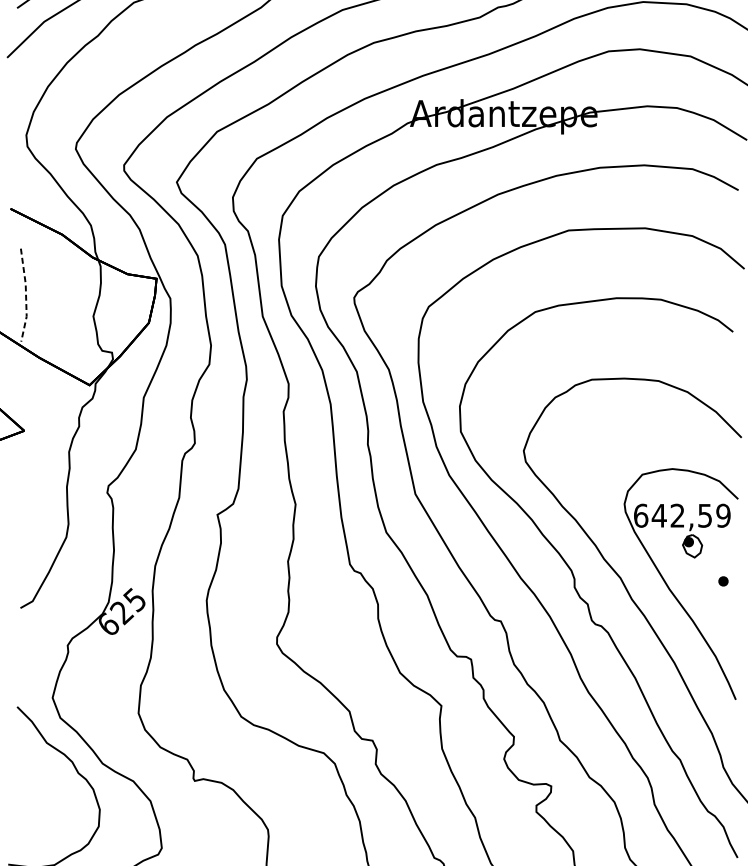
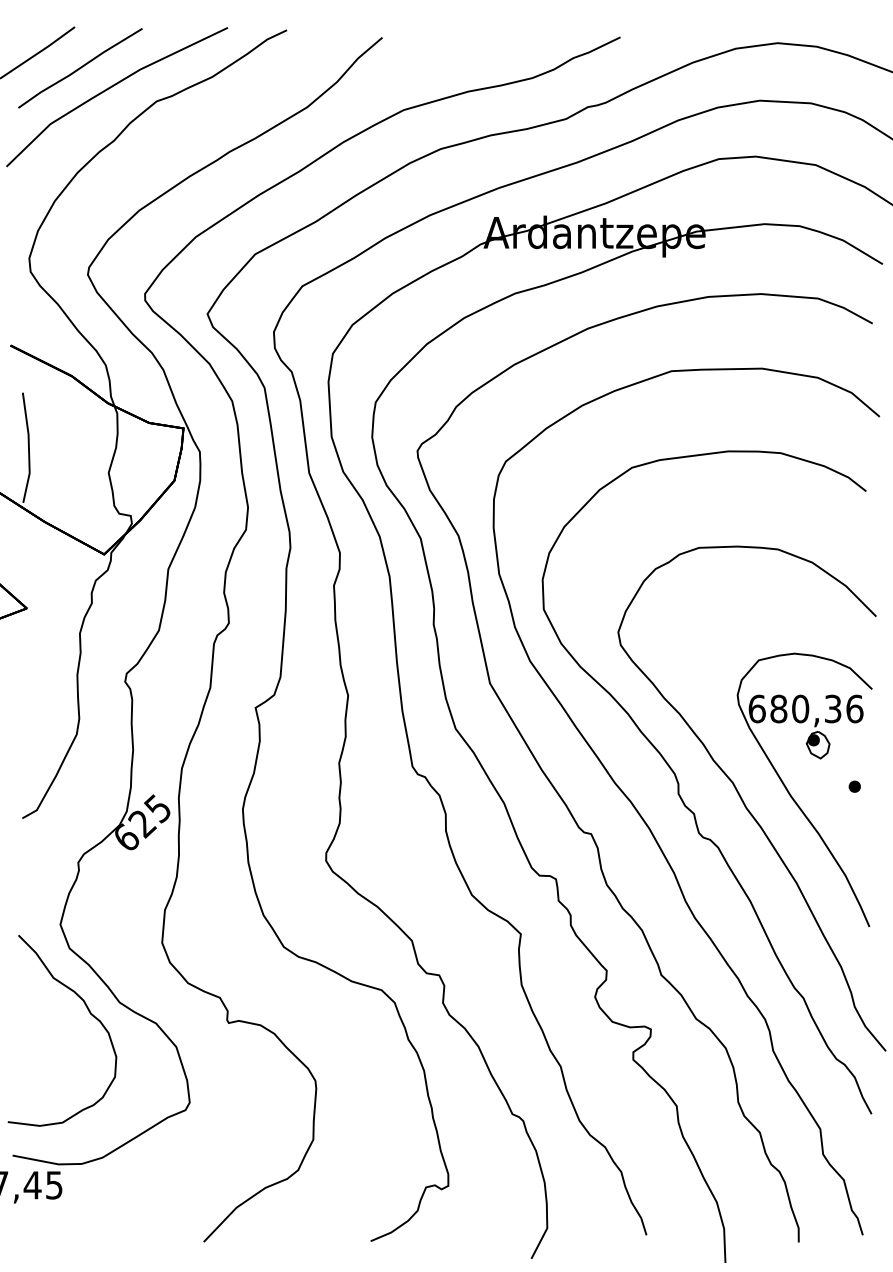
line: (25, 295) -> (28, 448), dashed -> solid
text: (691, 515) -> (816, 708), 642,59 -> 680,36

